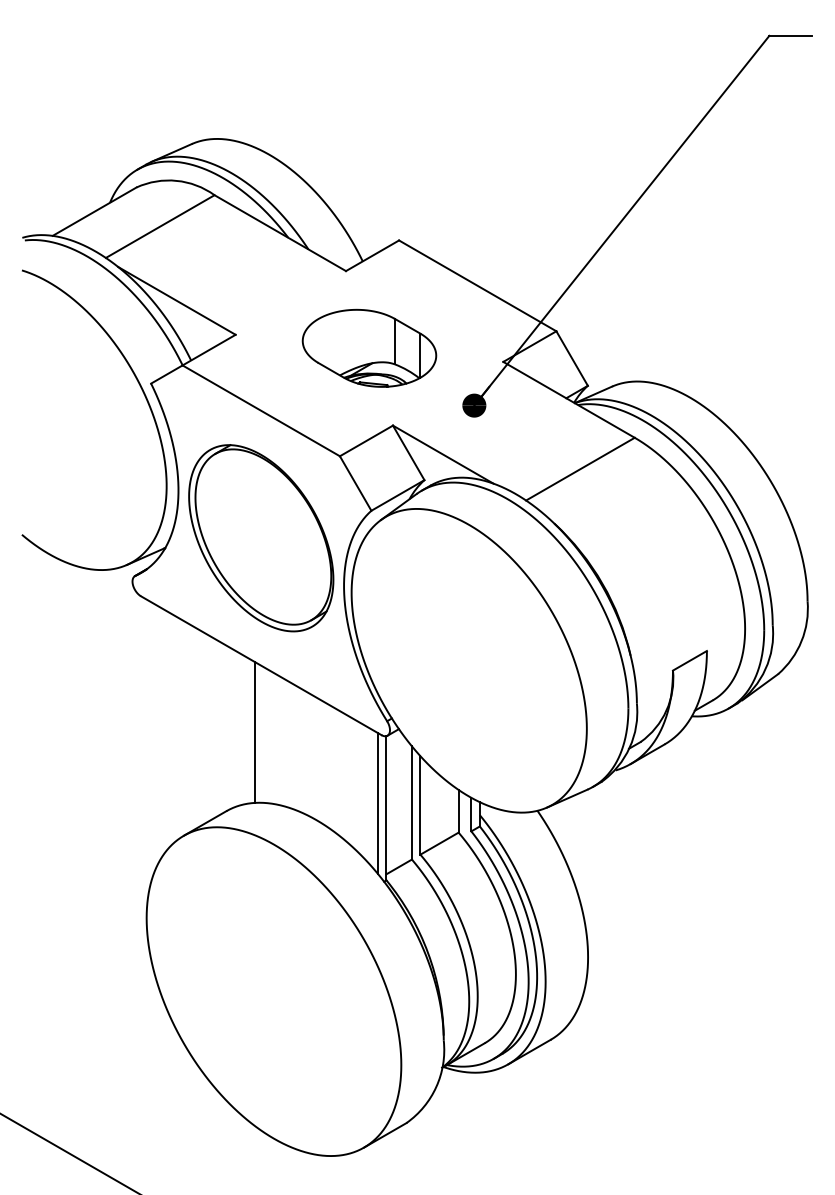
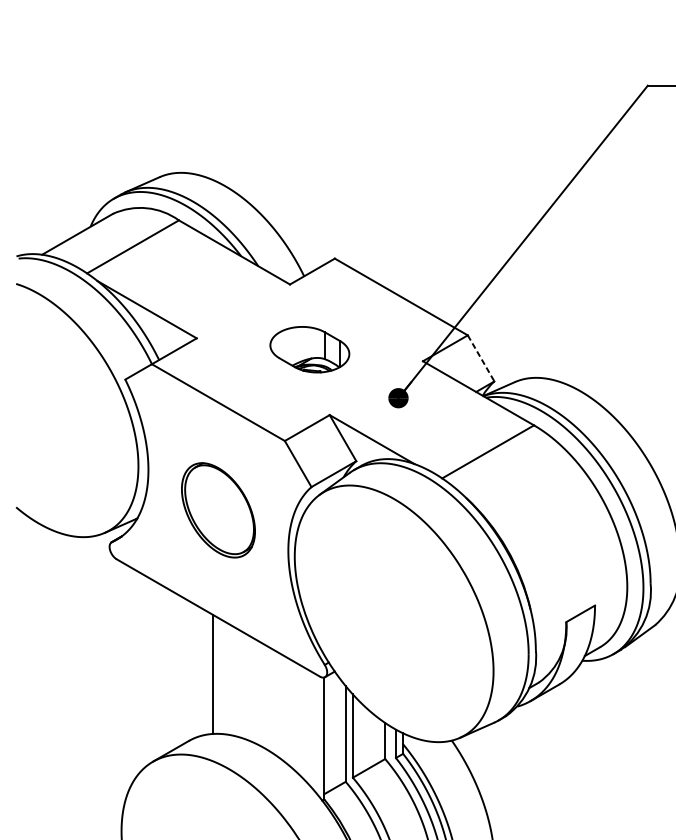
part: (369, 347) -> (309, 349), size x0.7
line: (572, 358) -> (481, 358), solid -> dashed
part: (261, 538) -> (218, 510), size x0.6
line: (377, 803) -> (316, 734), removed

